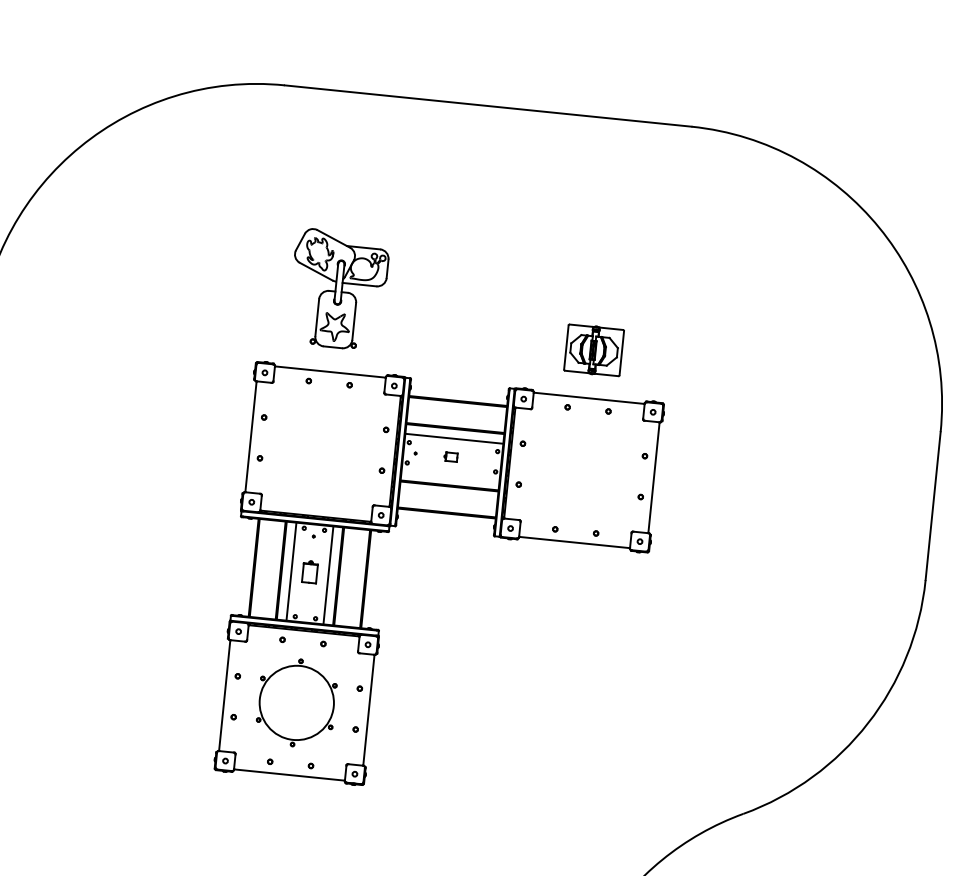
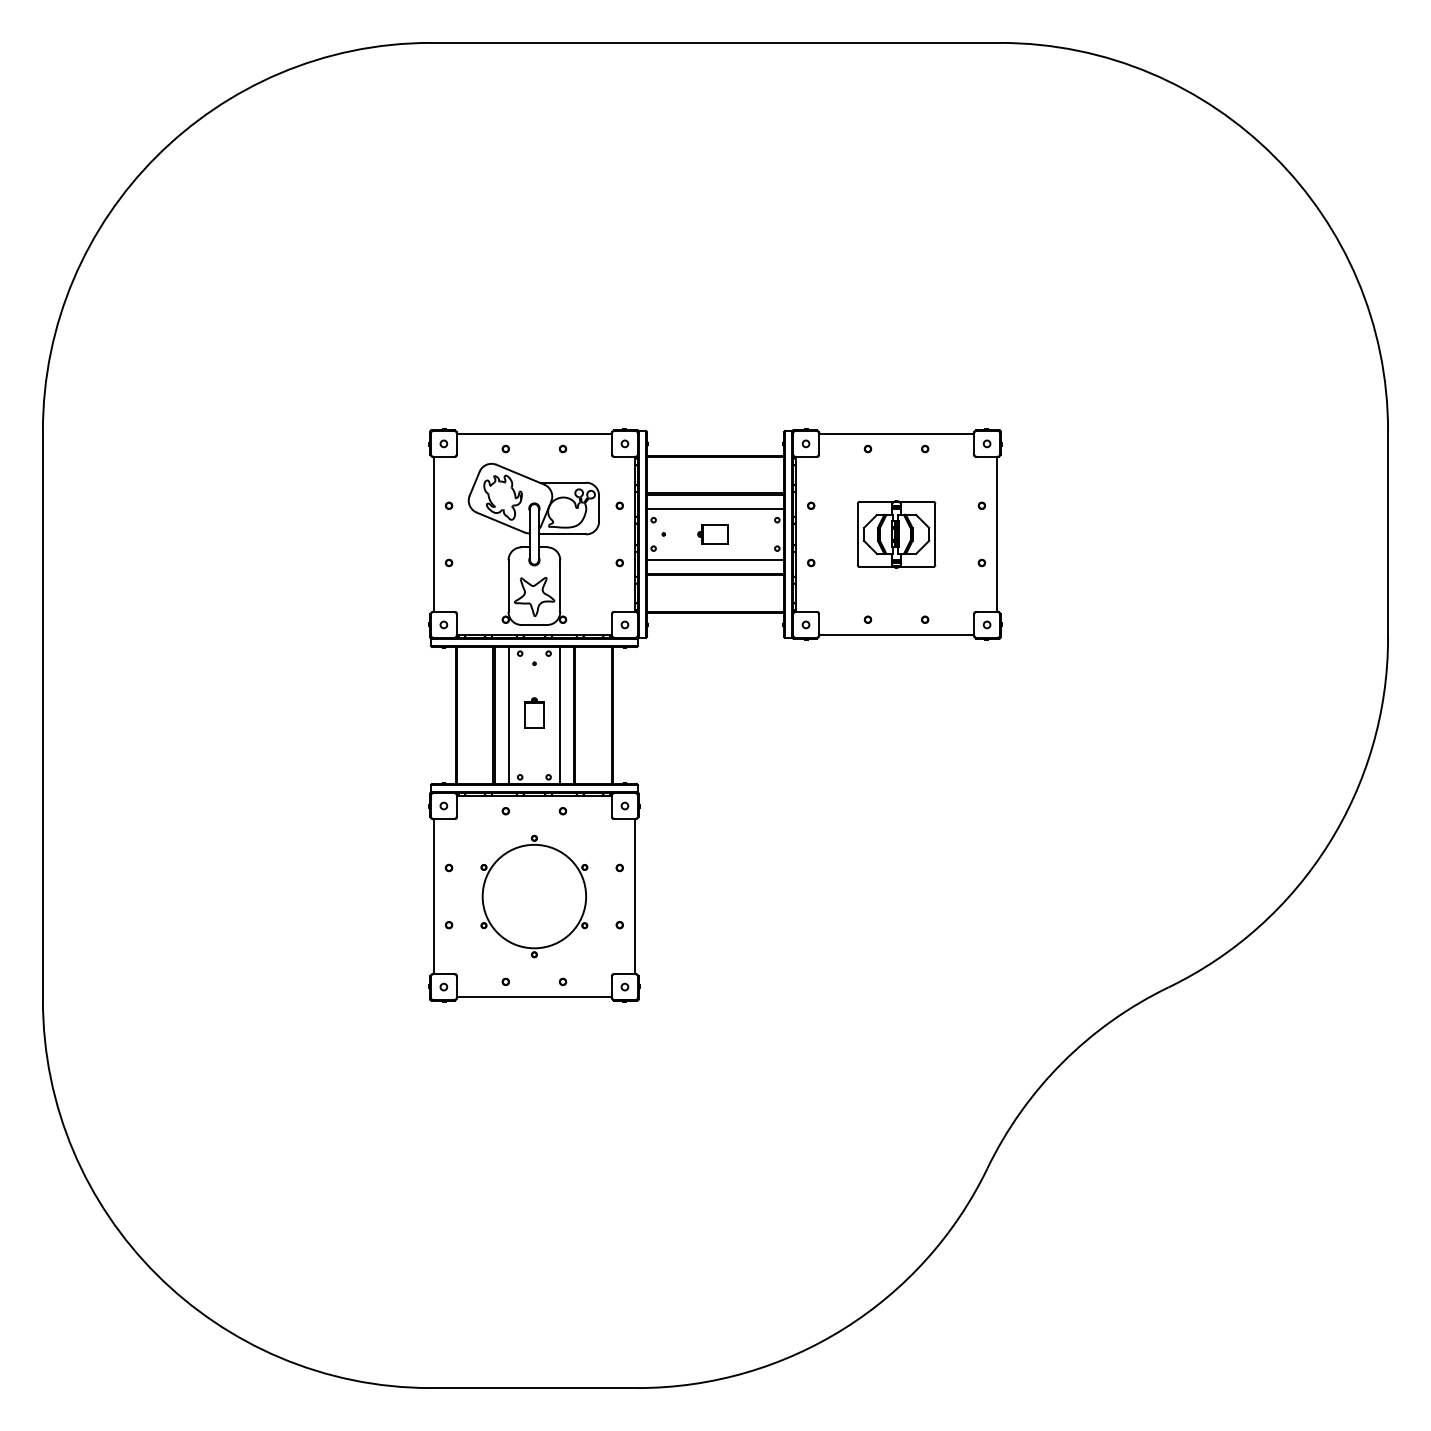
part: (338, 289) -> (533, 544), moved
part: (594, 350) -> (896, 534), moved
part: (450, 457) -> (712, 534), size x1.67
line: (450, 475) -> (715, 560), added

